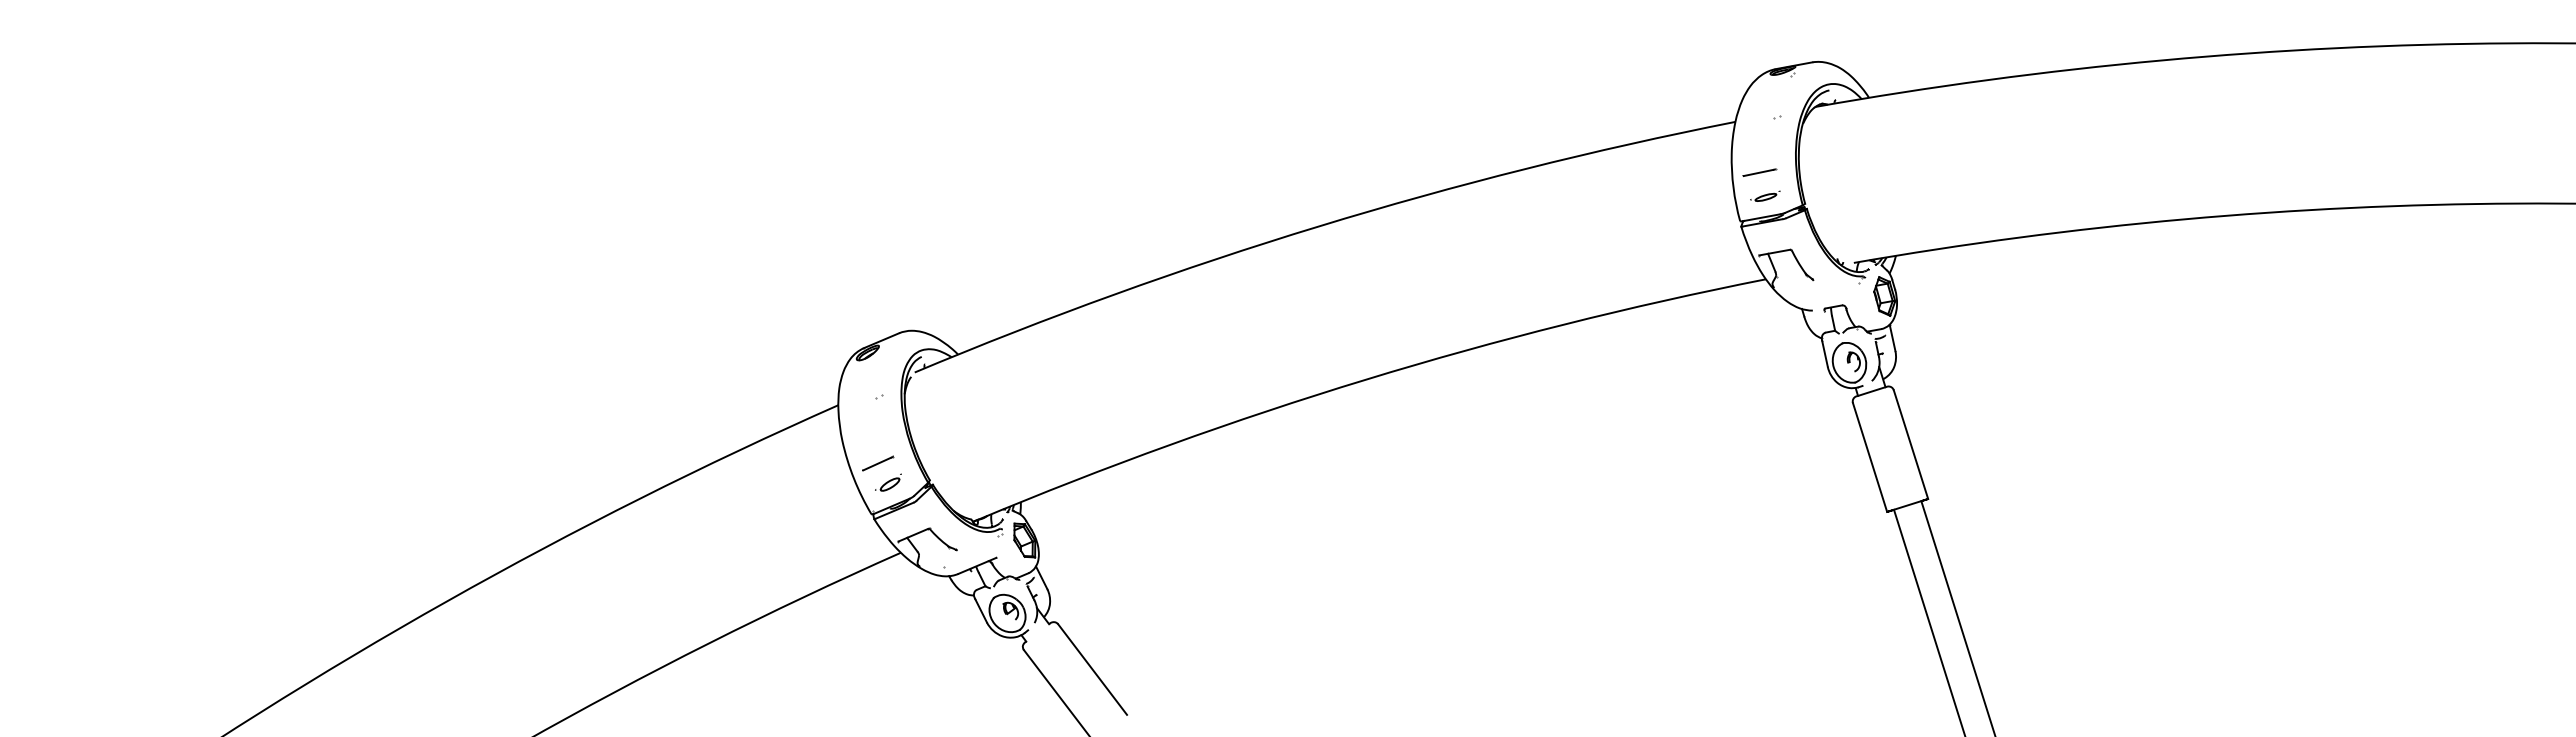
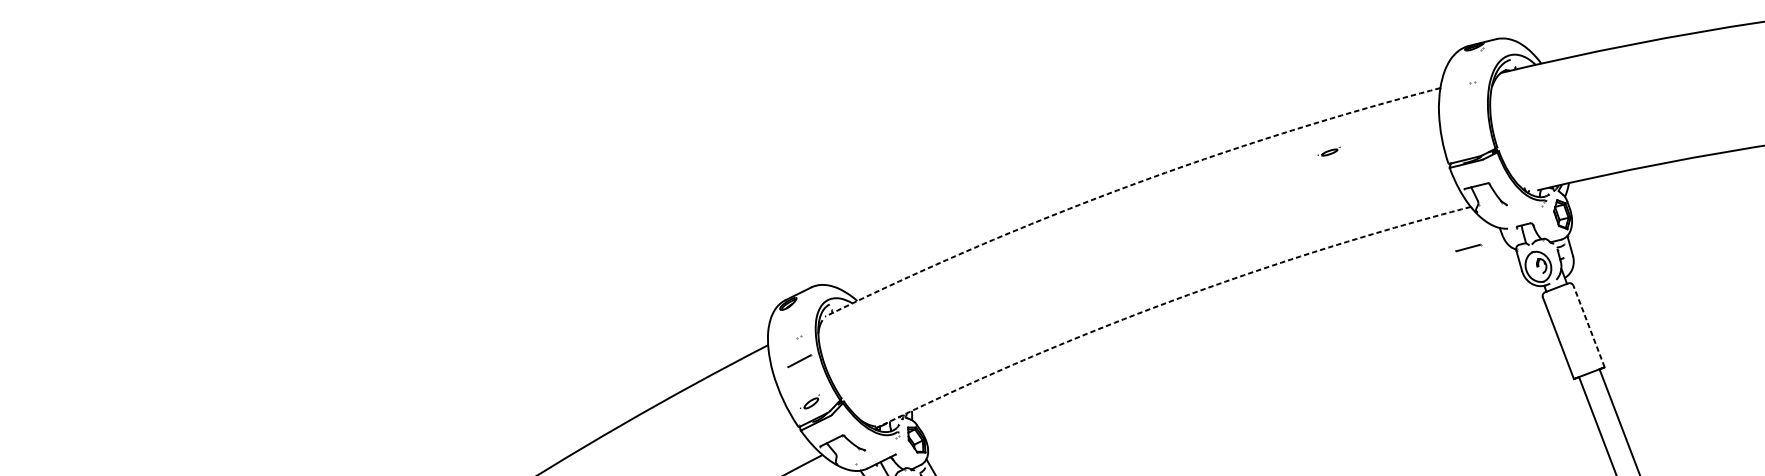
line: (1759, 172) -> (1468, 247), moved
part: (1765, 195) -> (1329, 151), moved
line: (1318, 226) -> (1126, 186), solid -> dashed
line: (1365, 379) -> (1169, 301), solid -> dashed
line: (1910, 444) -> (1588, 326), solid -> dashed
line: (878, 463) -> (799, 361), moved

